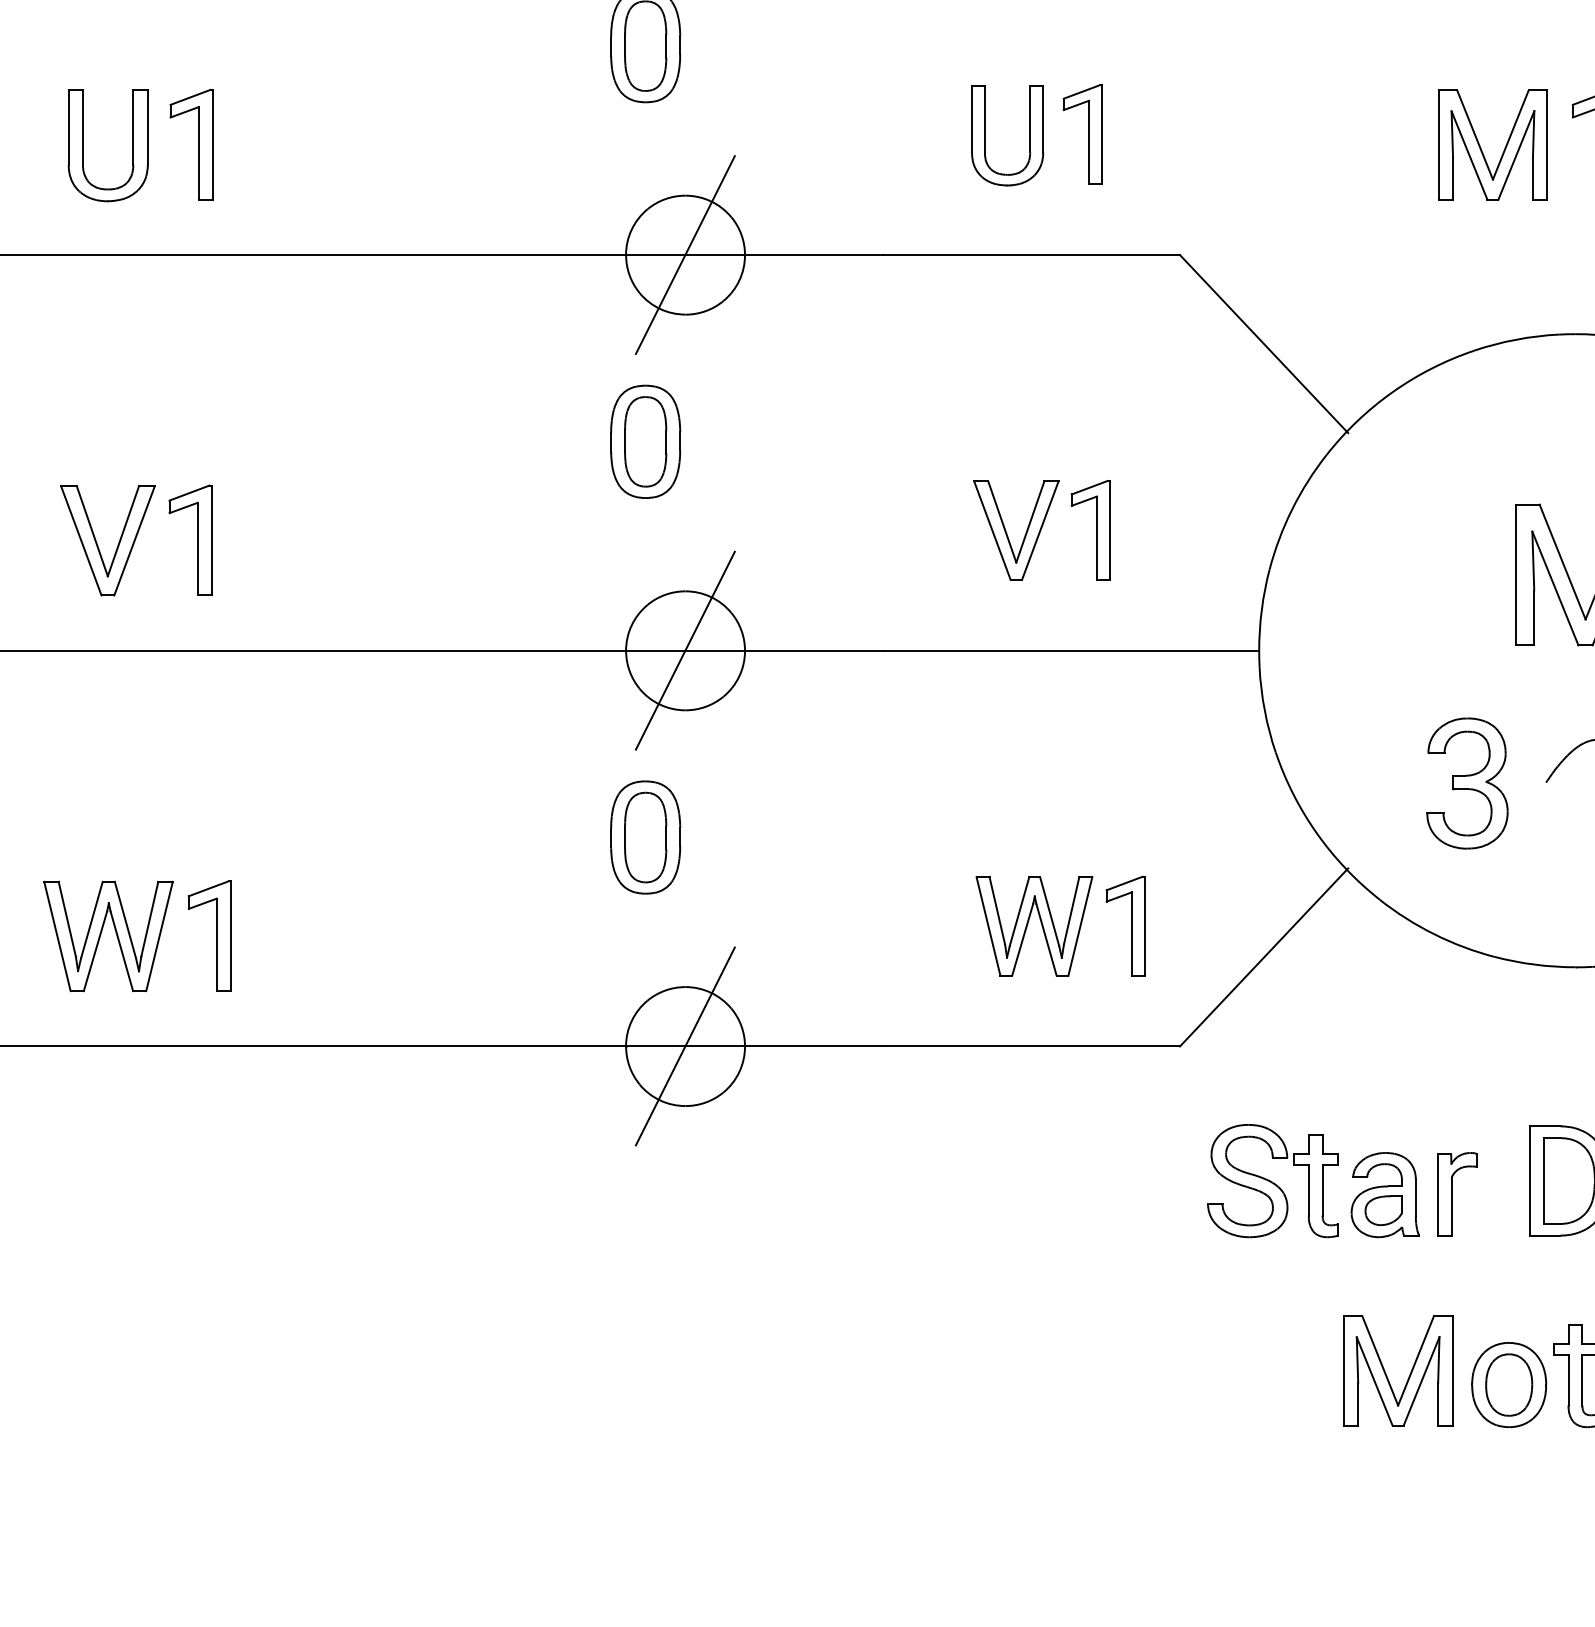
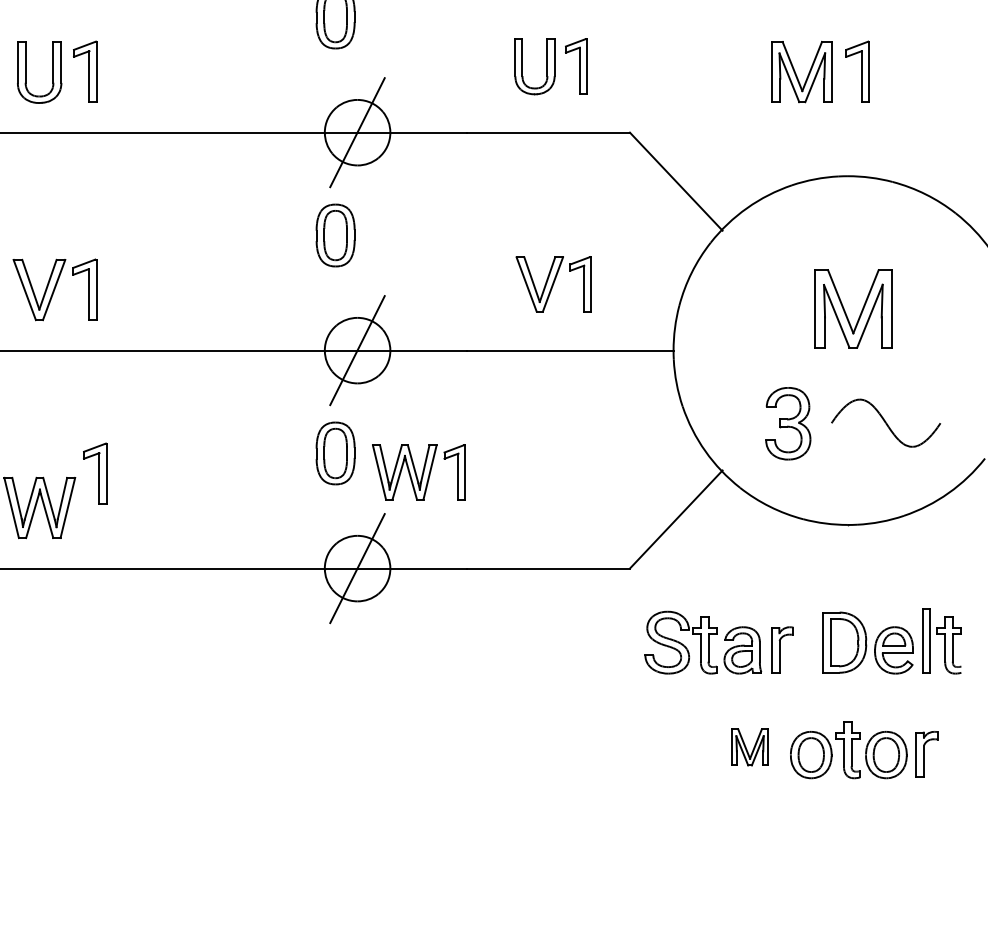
part: (1059, 926) -> (418, 472), moved
part: (209, 935) -> (95, 473), moved
part: (1397, 1371) -> (749, 747), size x0.6

